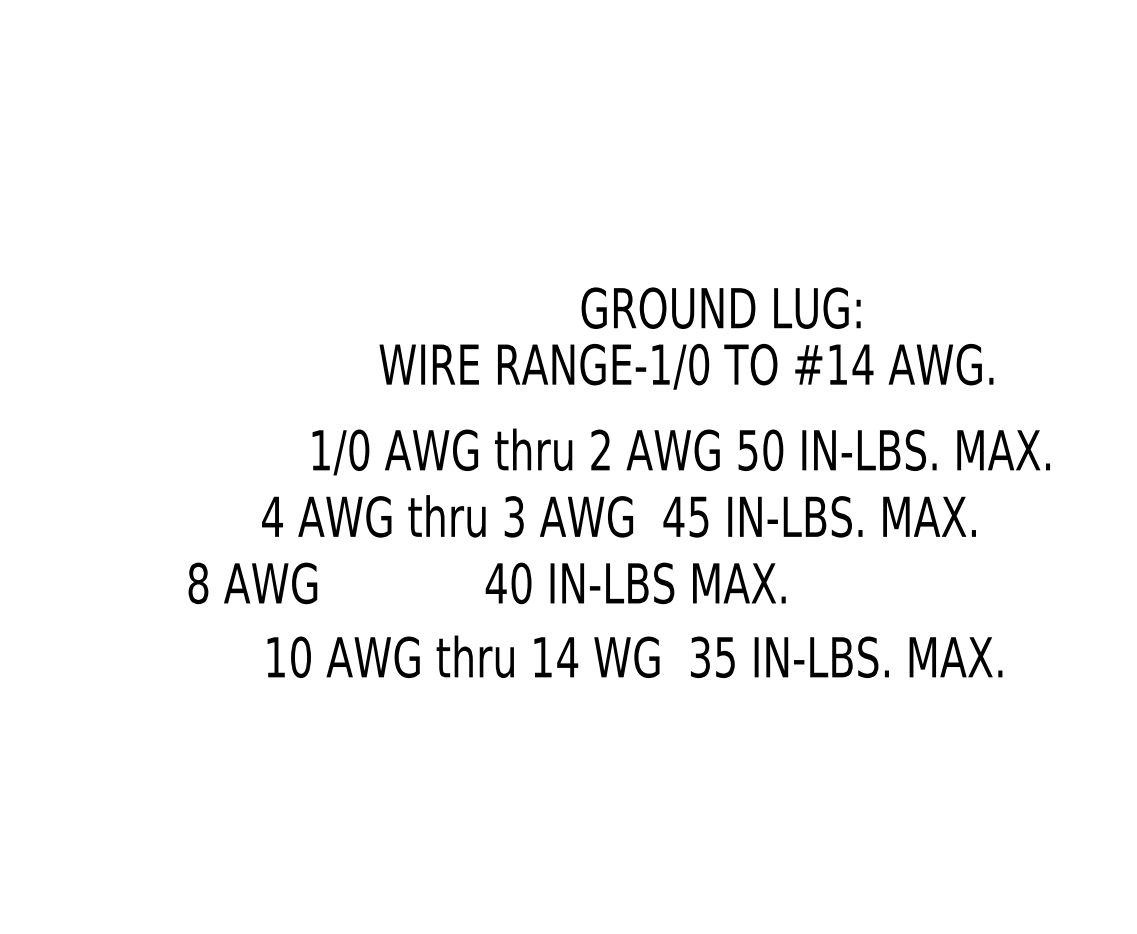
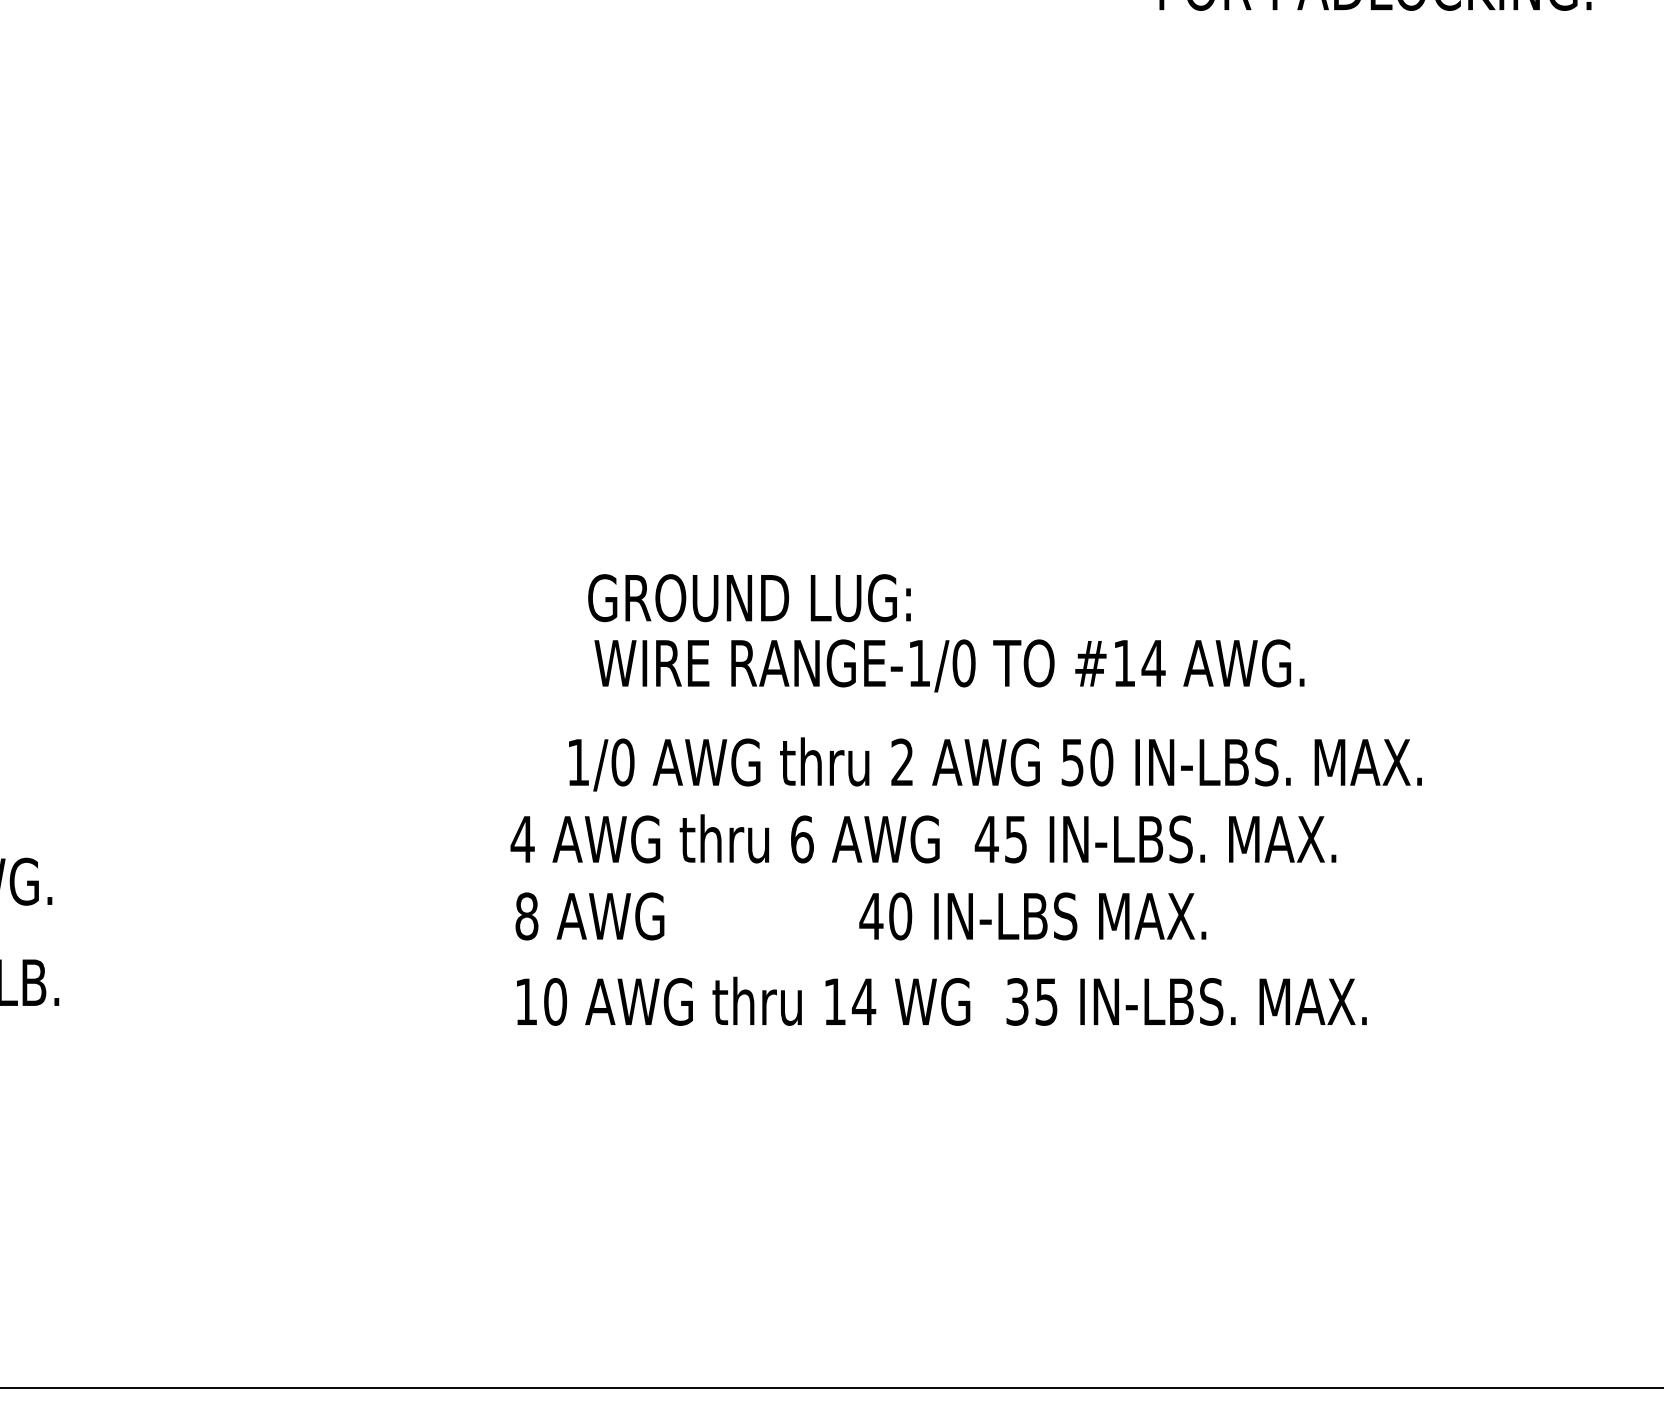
text: (721, 308) -> (749, 598), moved
text: (686, 366) -> (949, 665), moved
text: (514, 516) -> (802, 839), 3 -> 6
text: (486, 583) -> (860, 916), moved

